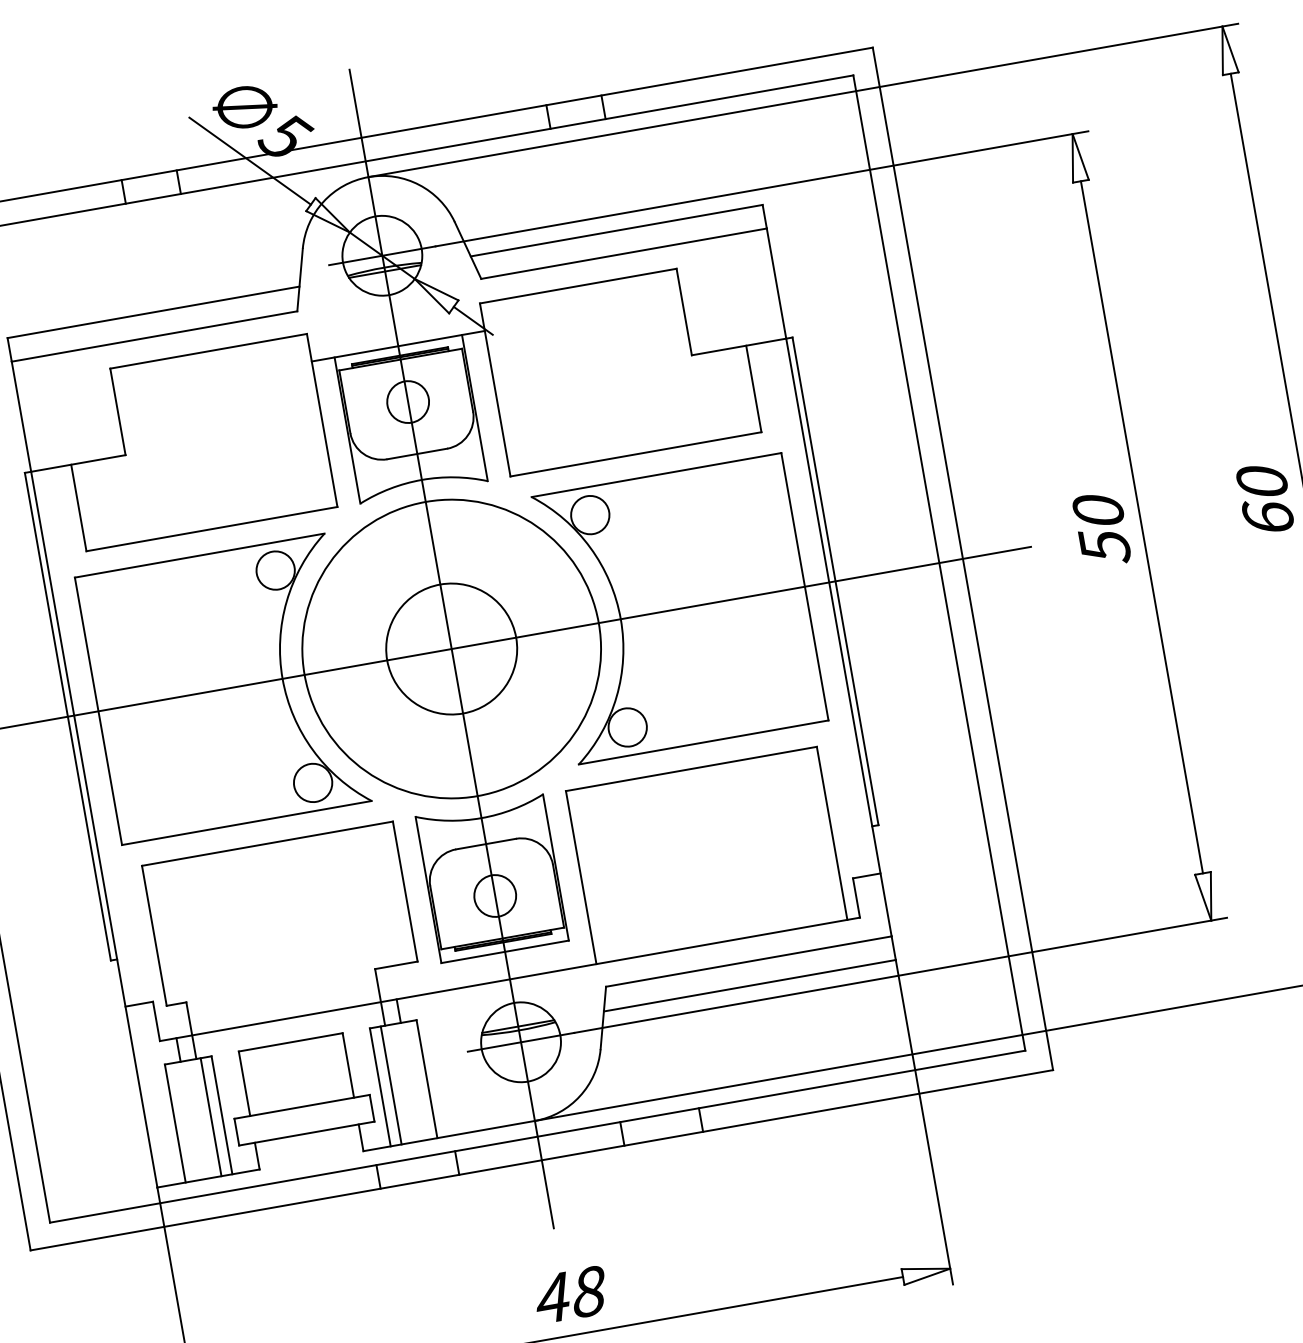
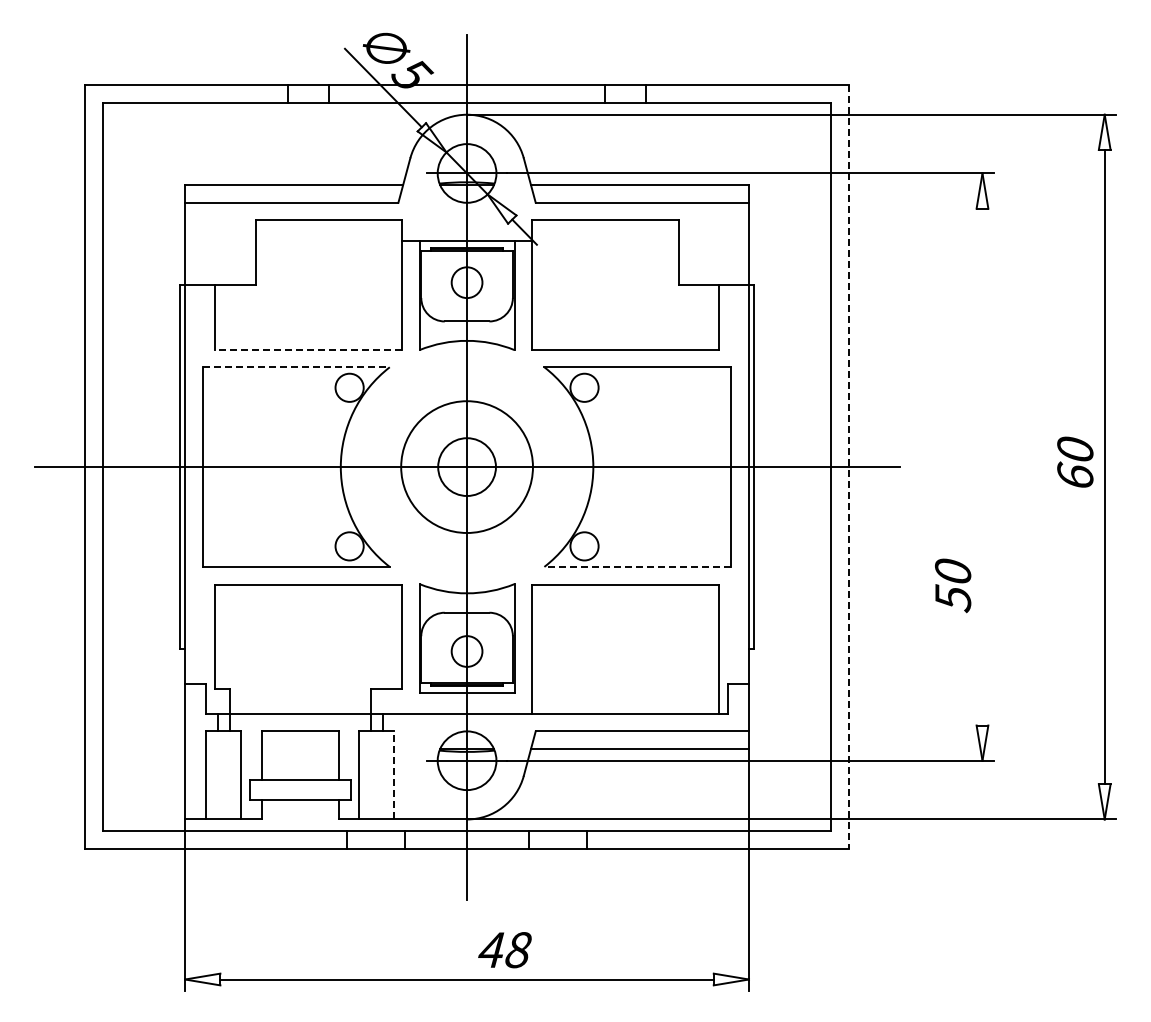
line: (1141, 526) -> (982, 466), removed
line: (211, 528) -> (308, 349), solid -> dashed
text: (1102, 529) -> (953, 585), moved
line: (201, 555) -> (297, 367), solid -> dashed
line: (962, 559) -> (848, 467), solid -> dashed
circle: (450, 648) -> (466, 466), size x0.6
circle: (450, 648) -> (466, 466), size x0.6
line: (703, 741) -> (637, 566), solid -> dashed
line: (427, 1077) -> (394, 774), solid -> dashed
line: (391, 1085) -> (367, 775), removed
line: (211, 1117) -> (233, 775), removed
text: (570, 1295) -> (504, 950), moved

